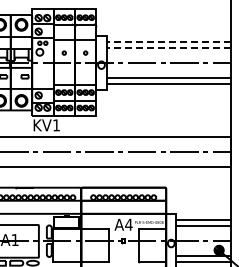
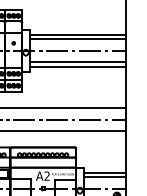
line: (168, 42) -> (77, 35), dashed -> solid
line: (168, 48) -> (77, 39), dashed -> solid
text: (128, 224) -> (46, 175), A4 -> A2

